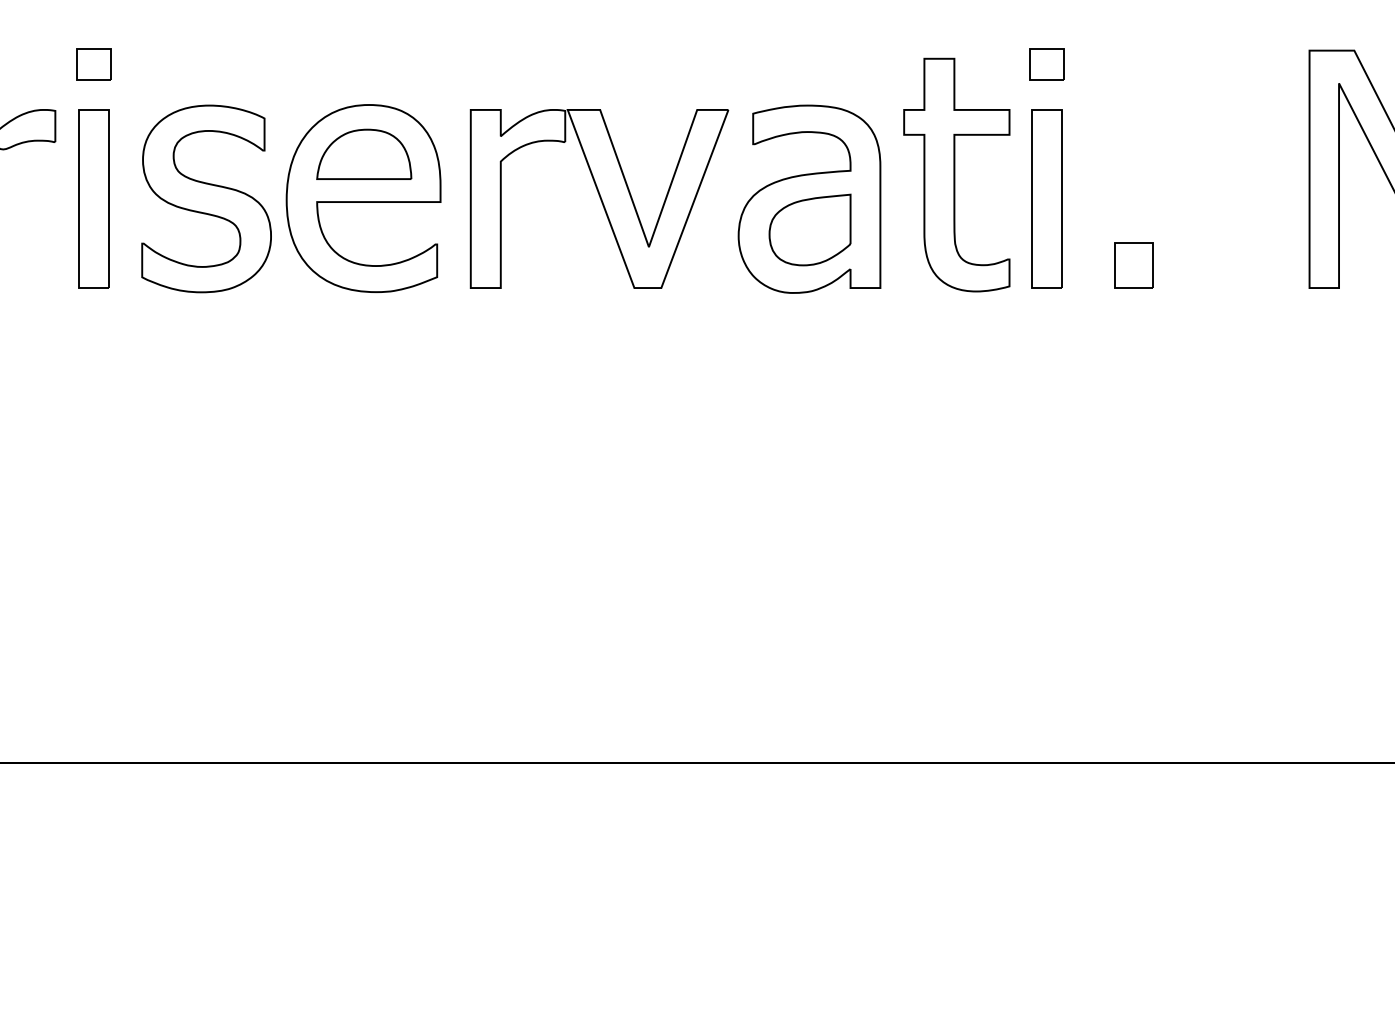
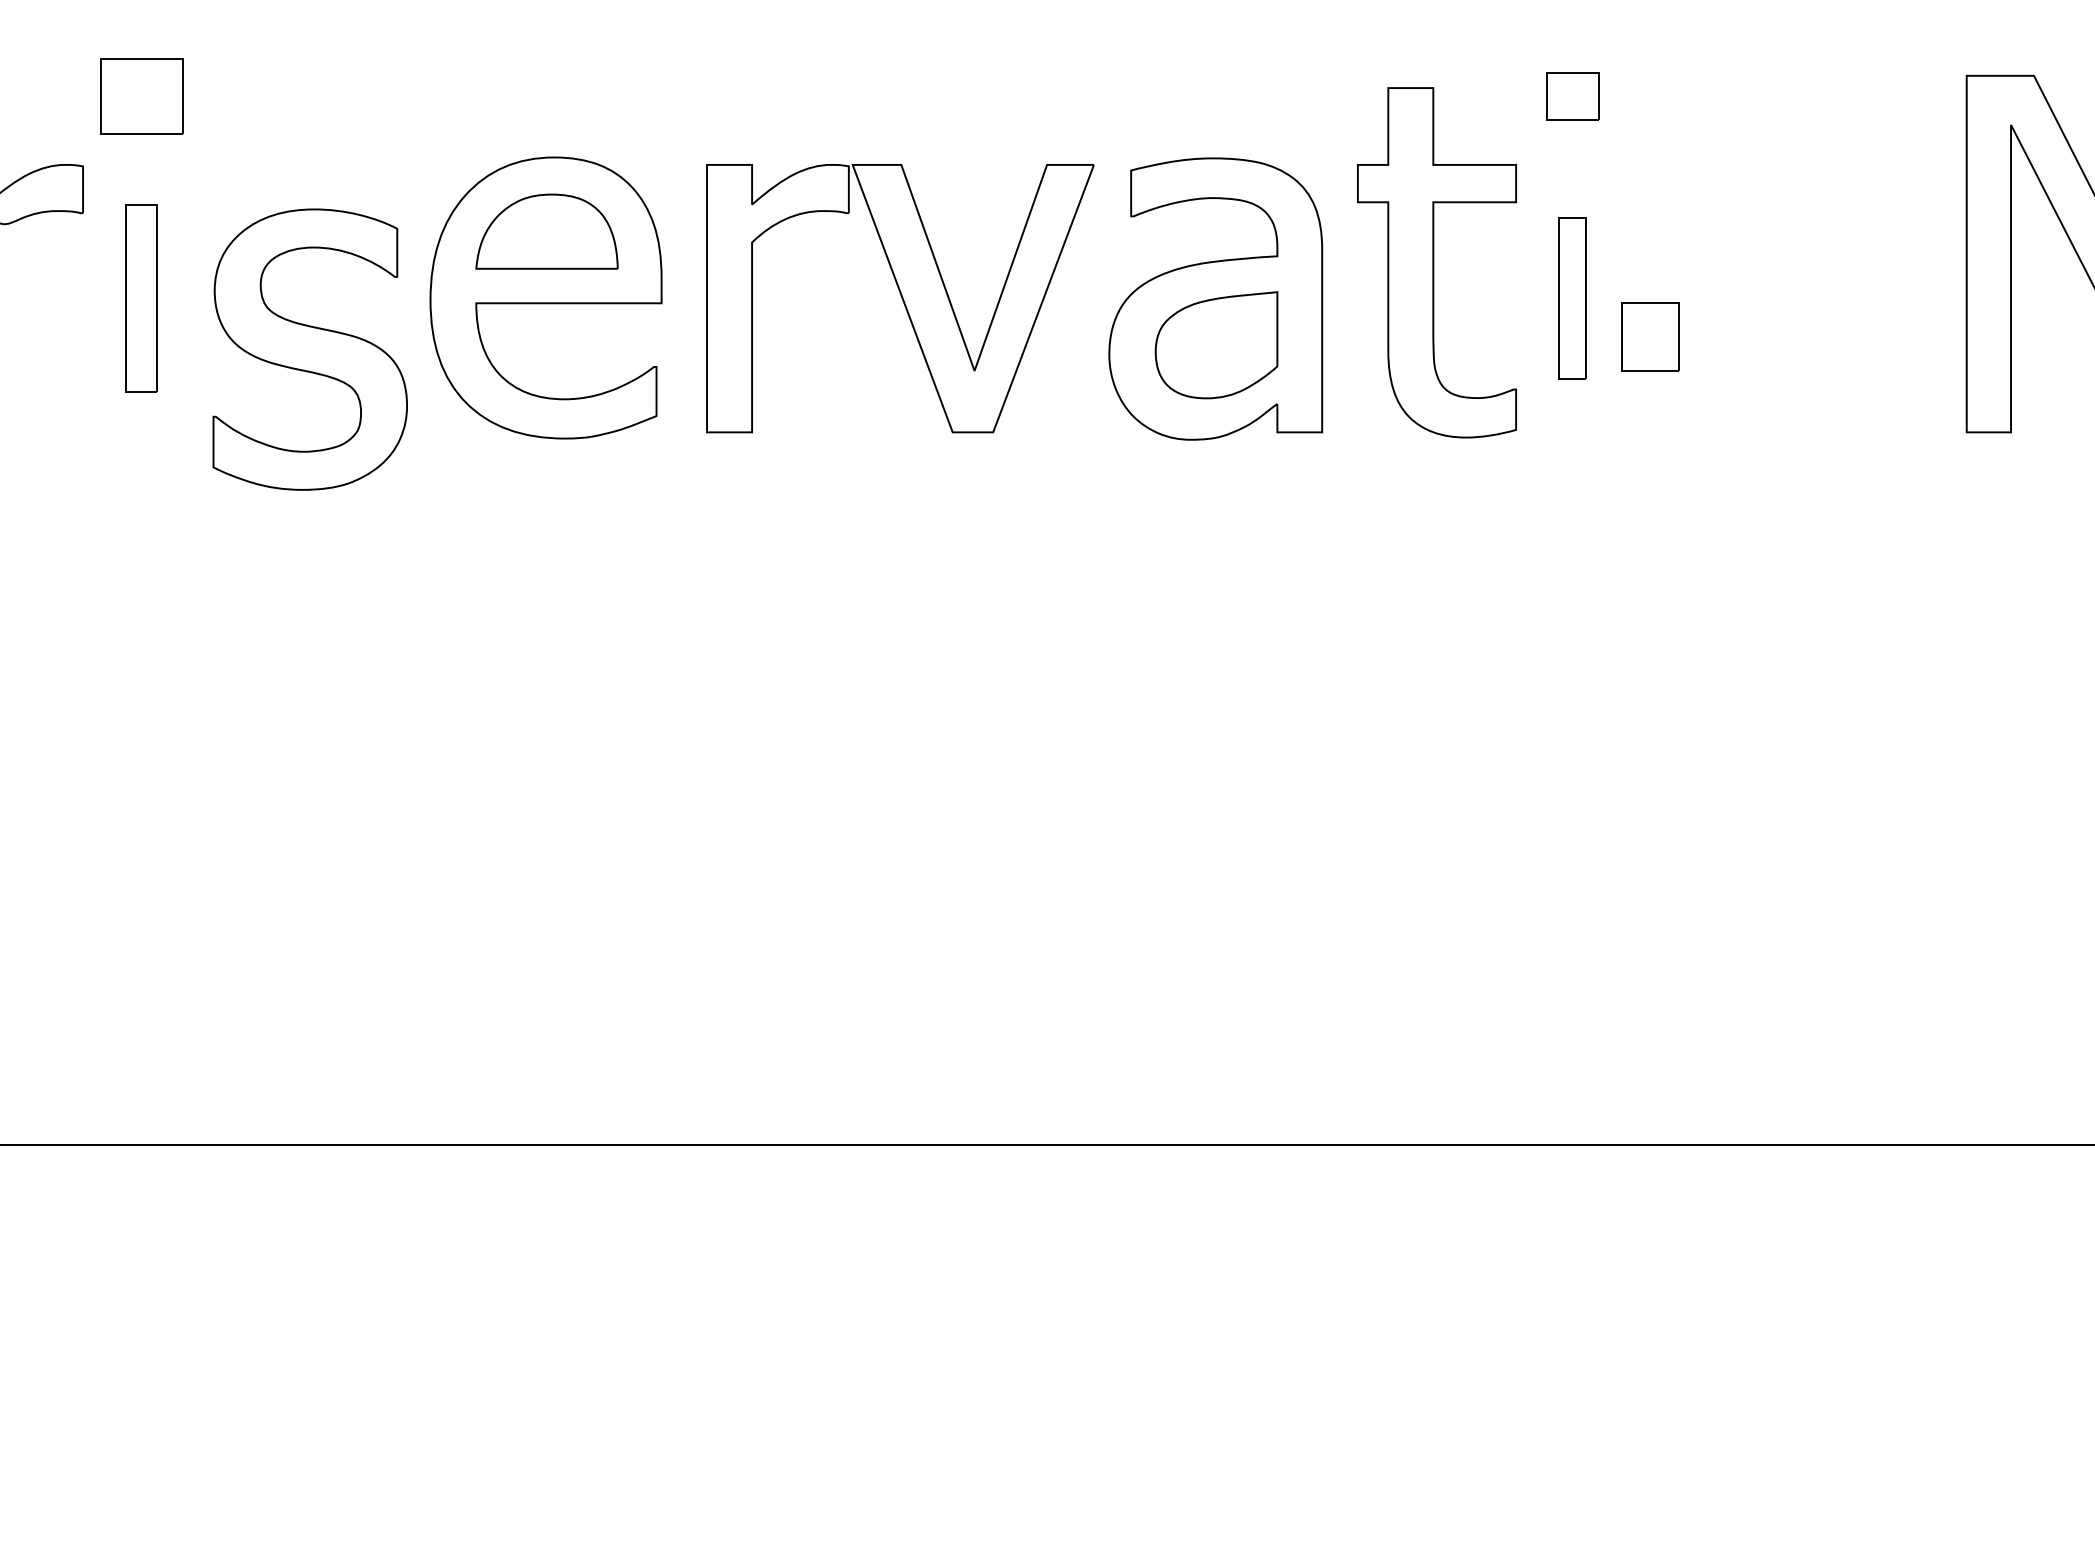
part: (93, 64) -> (140, 96), size x1.6
part: (93, 198) -> (140, 297), size x0.7
part: (206, 198) -> (310, 348), moved
part: (1046, 198) -> (1571, 297), size x0.6
part: (1133, 265) -> (1649, 336), moved

